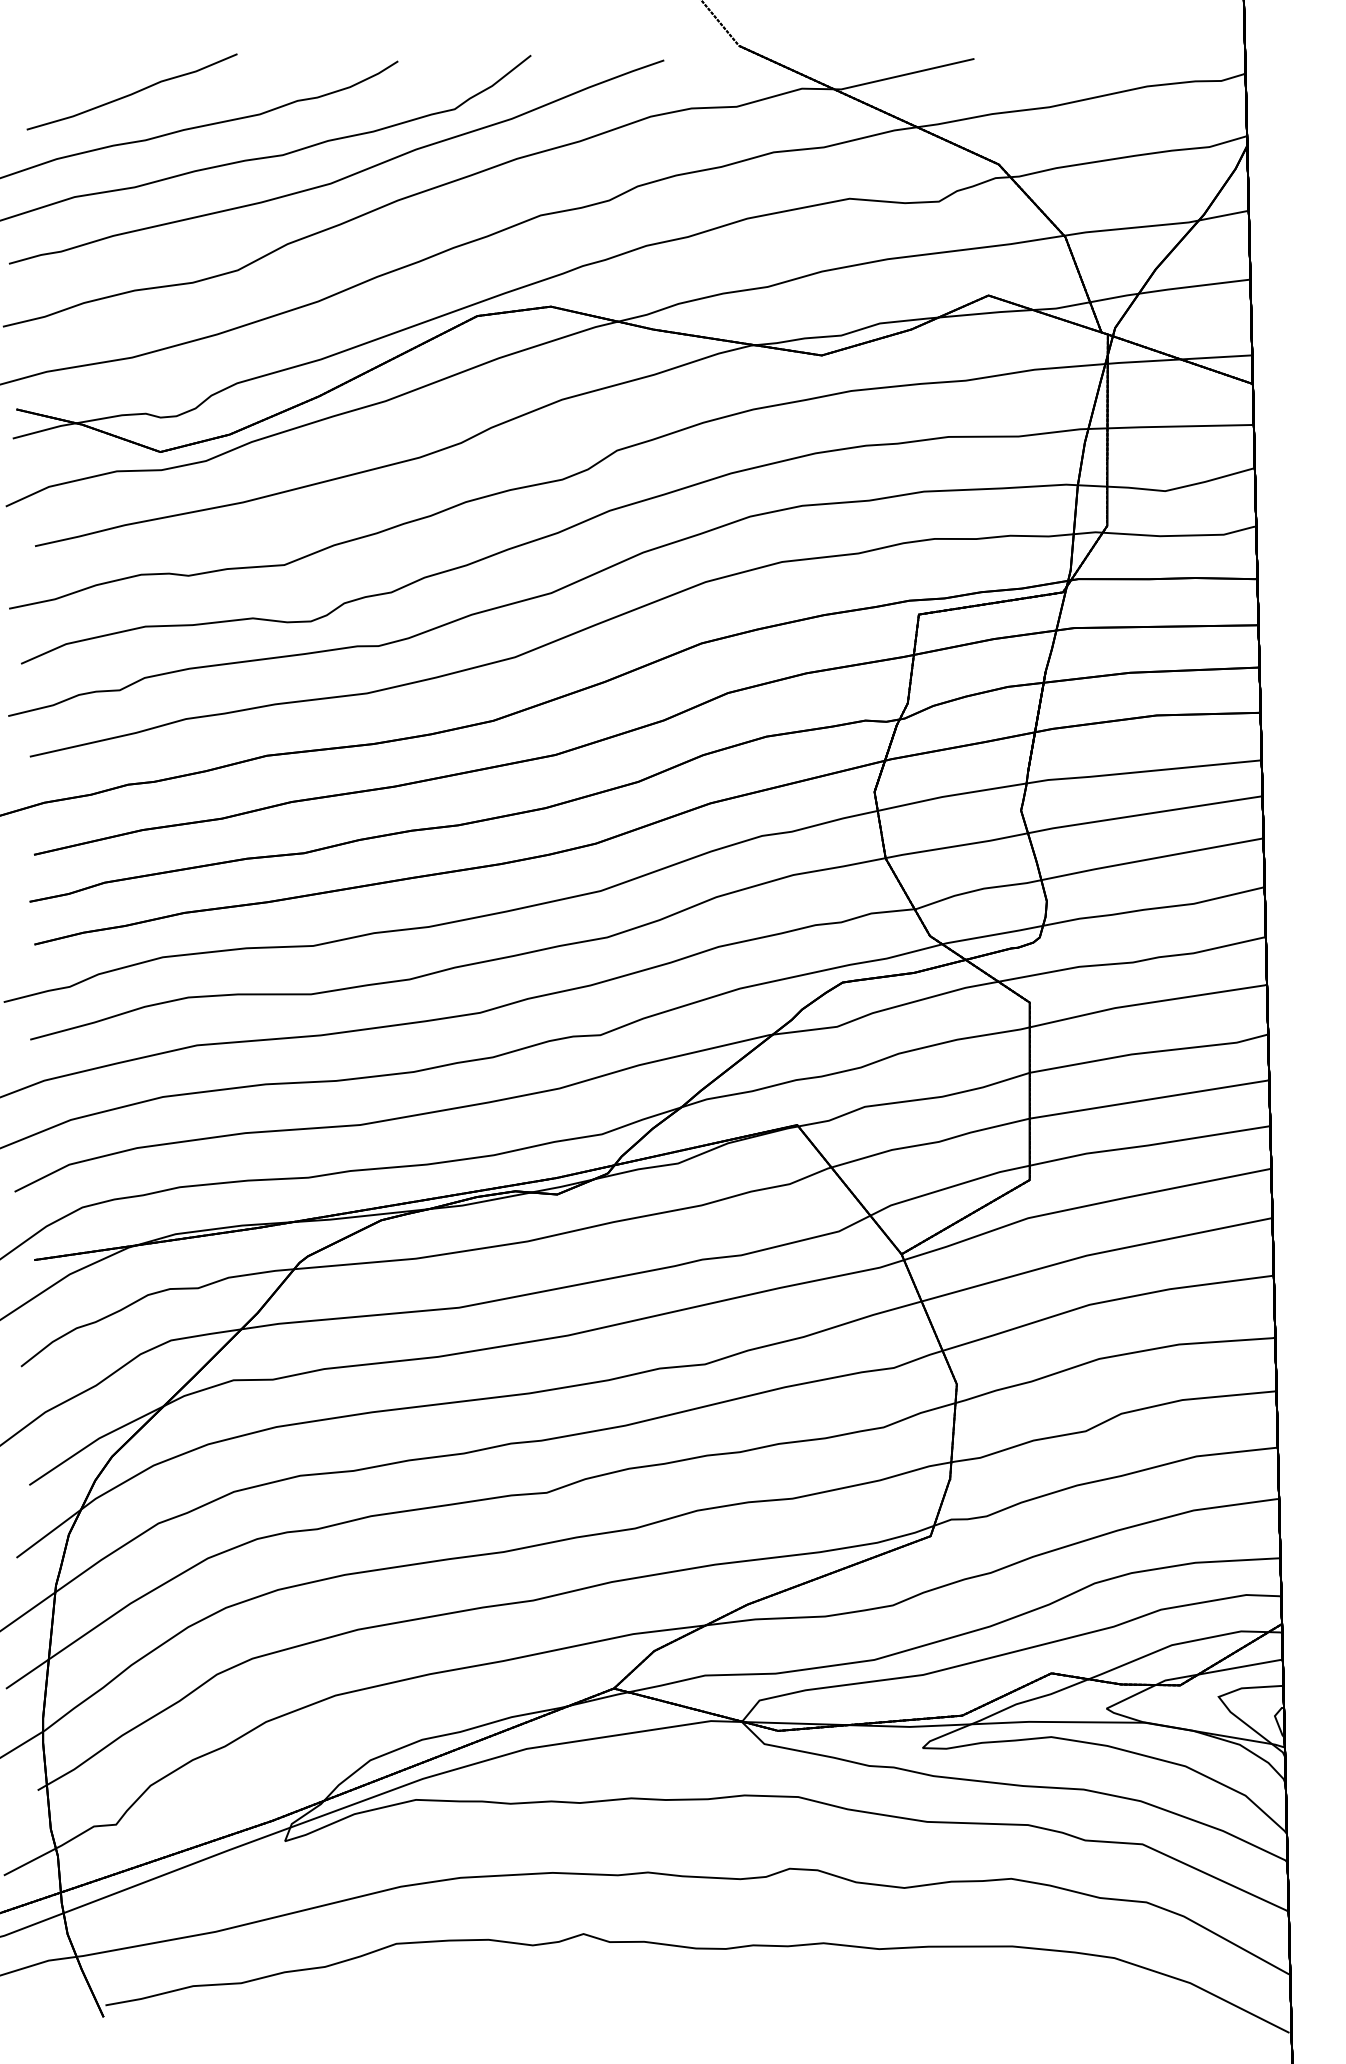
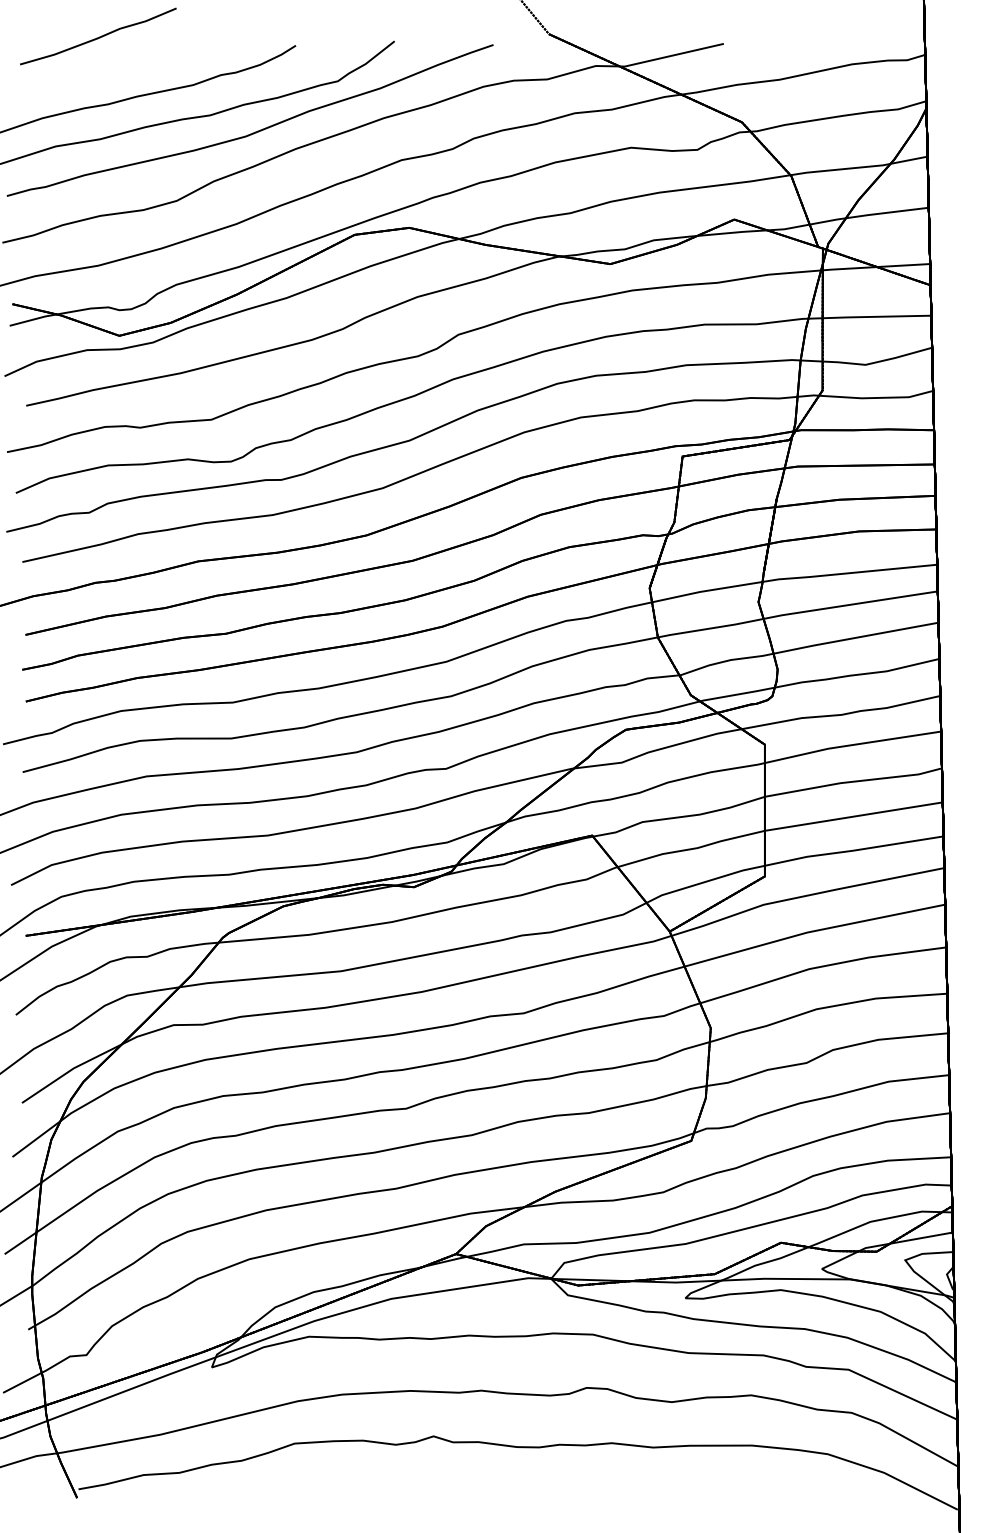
curve: (131, 93) -> (97, 37), moved

